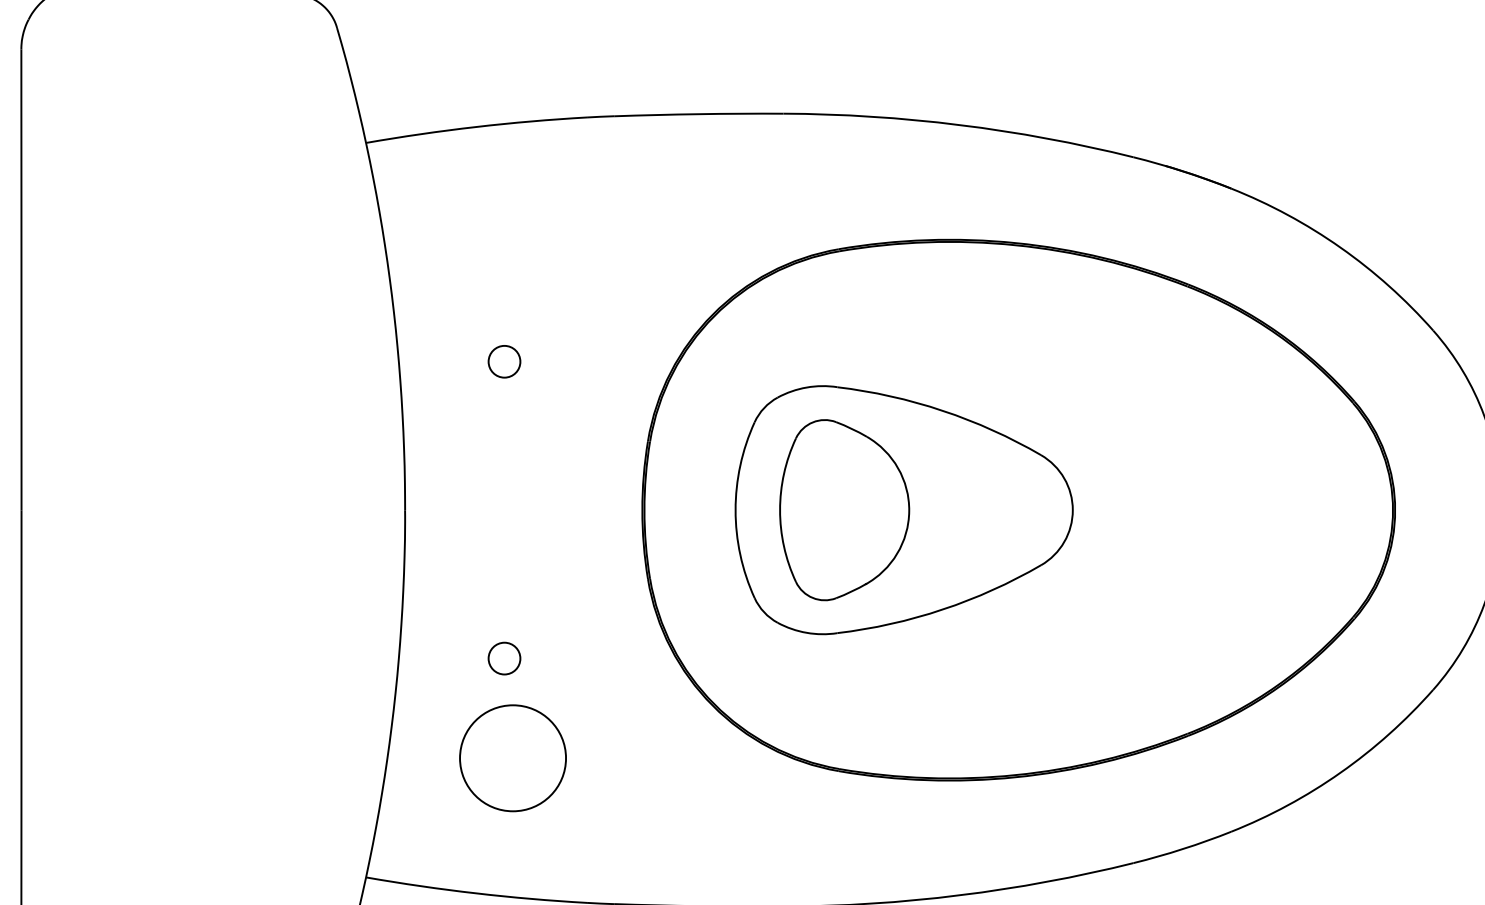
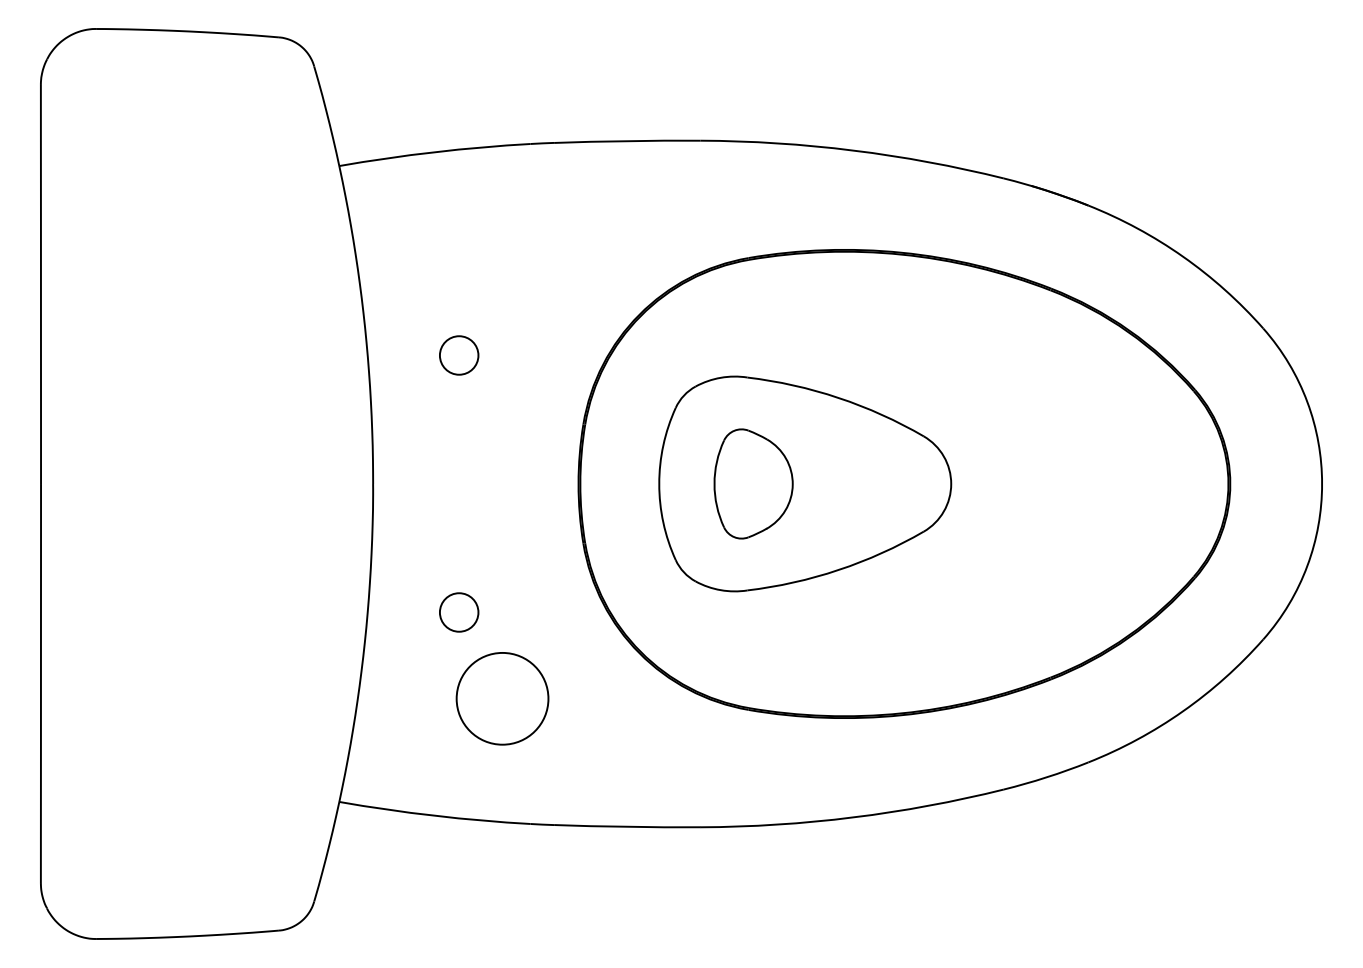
circle: (503, 361) -> (458, 355), size x1.4
part: (844, 509) -> (753, 483), size x0.7
circle: (503, 658) -> (458, 612), size x1.4
circle: (512, 757) -> (502, 698), moved

